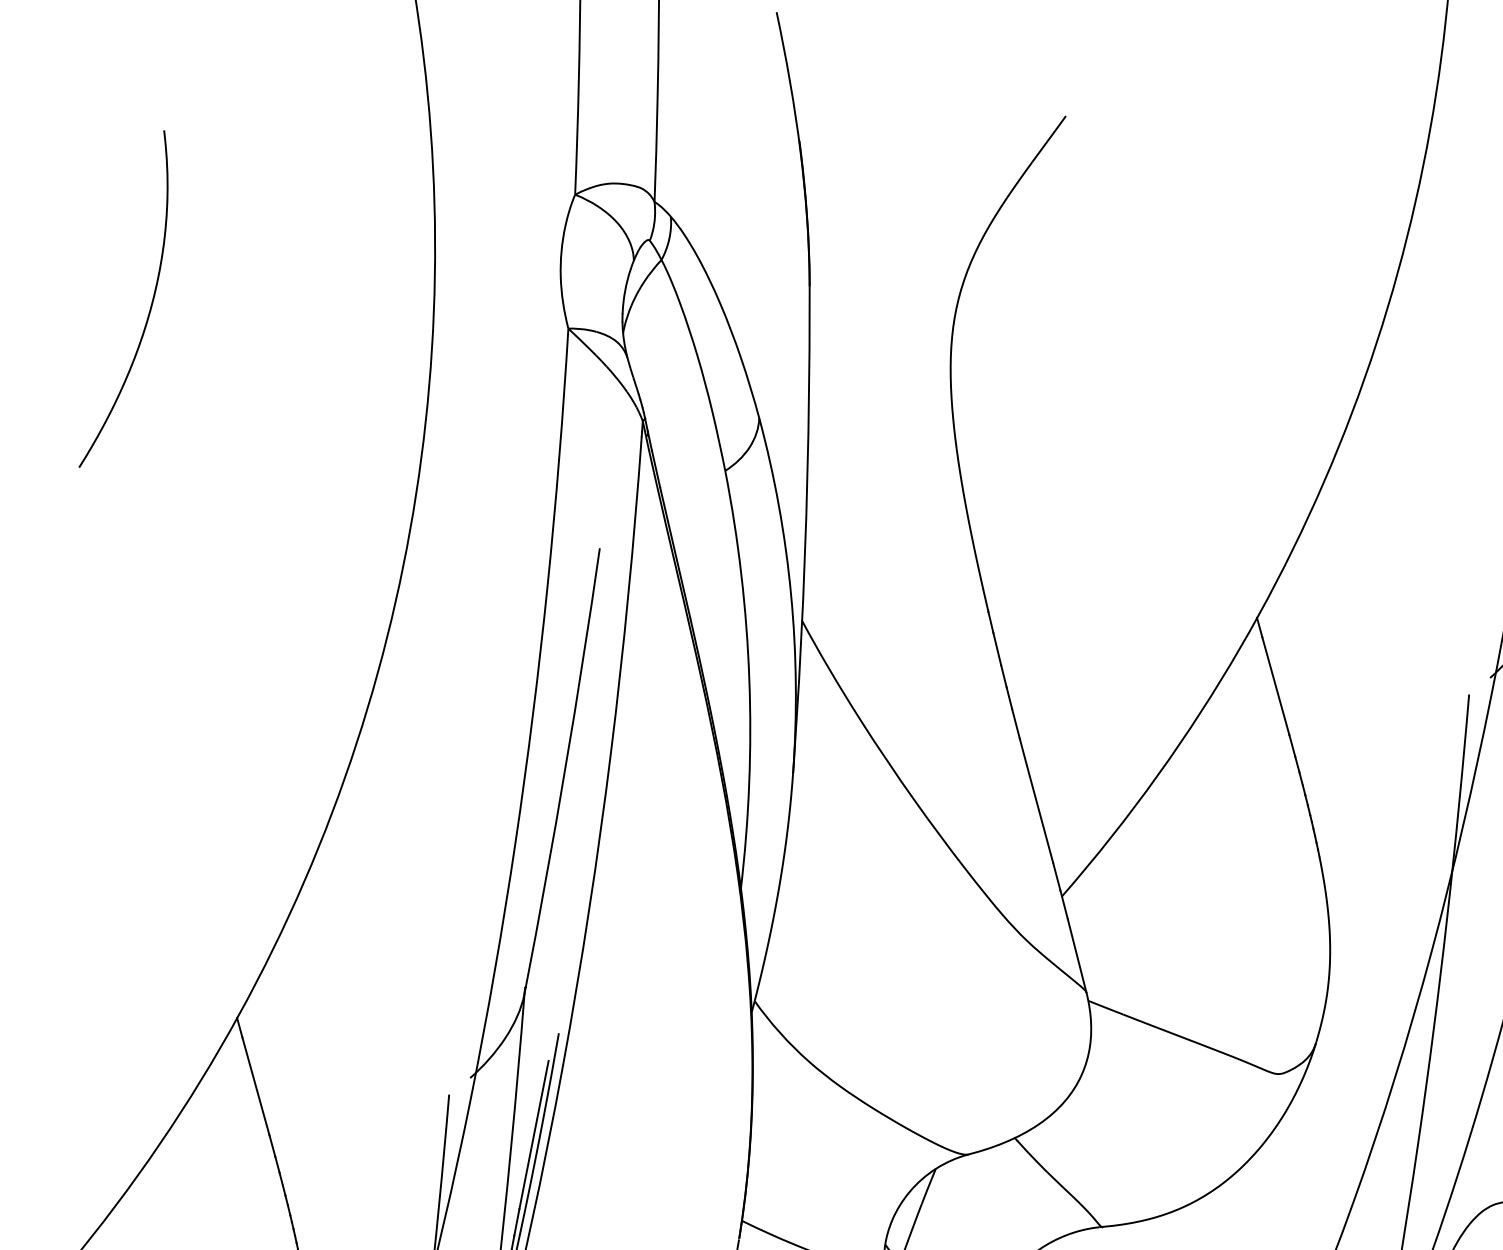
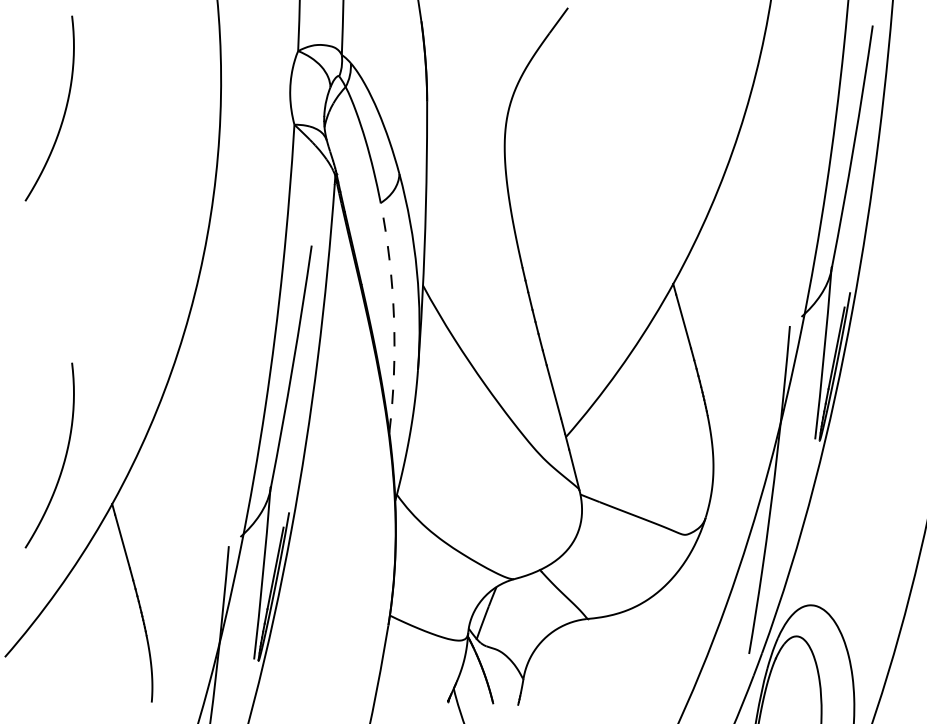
arc: (748, 678) -> (393, 317), solid -> dashed
curve: (148, 938) -> (63, 460), added

